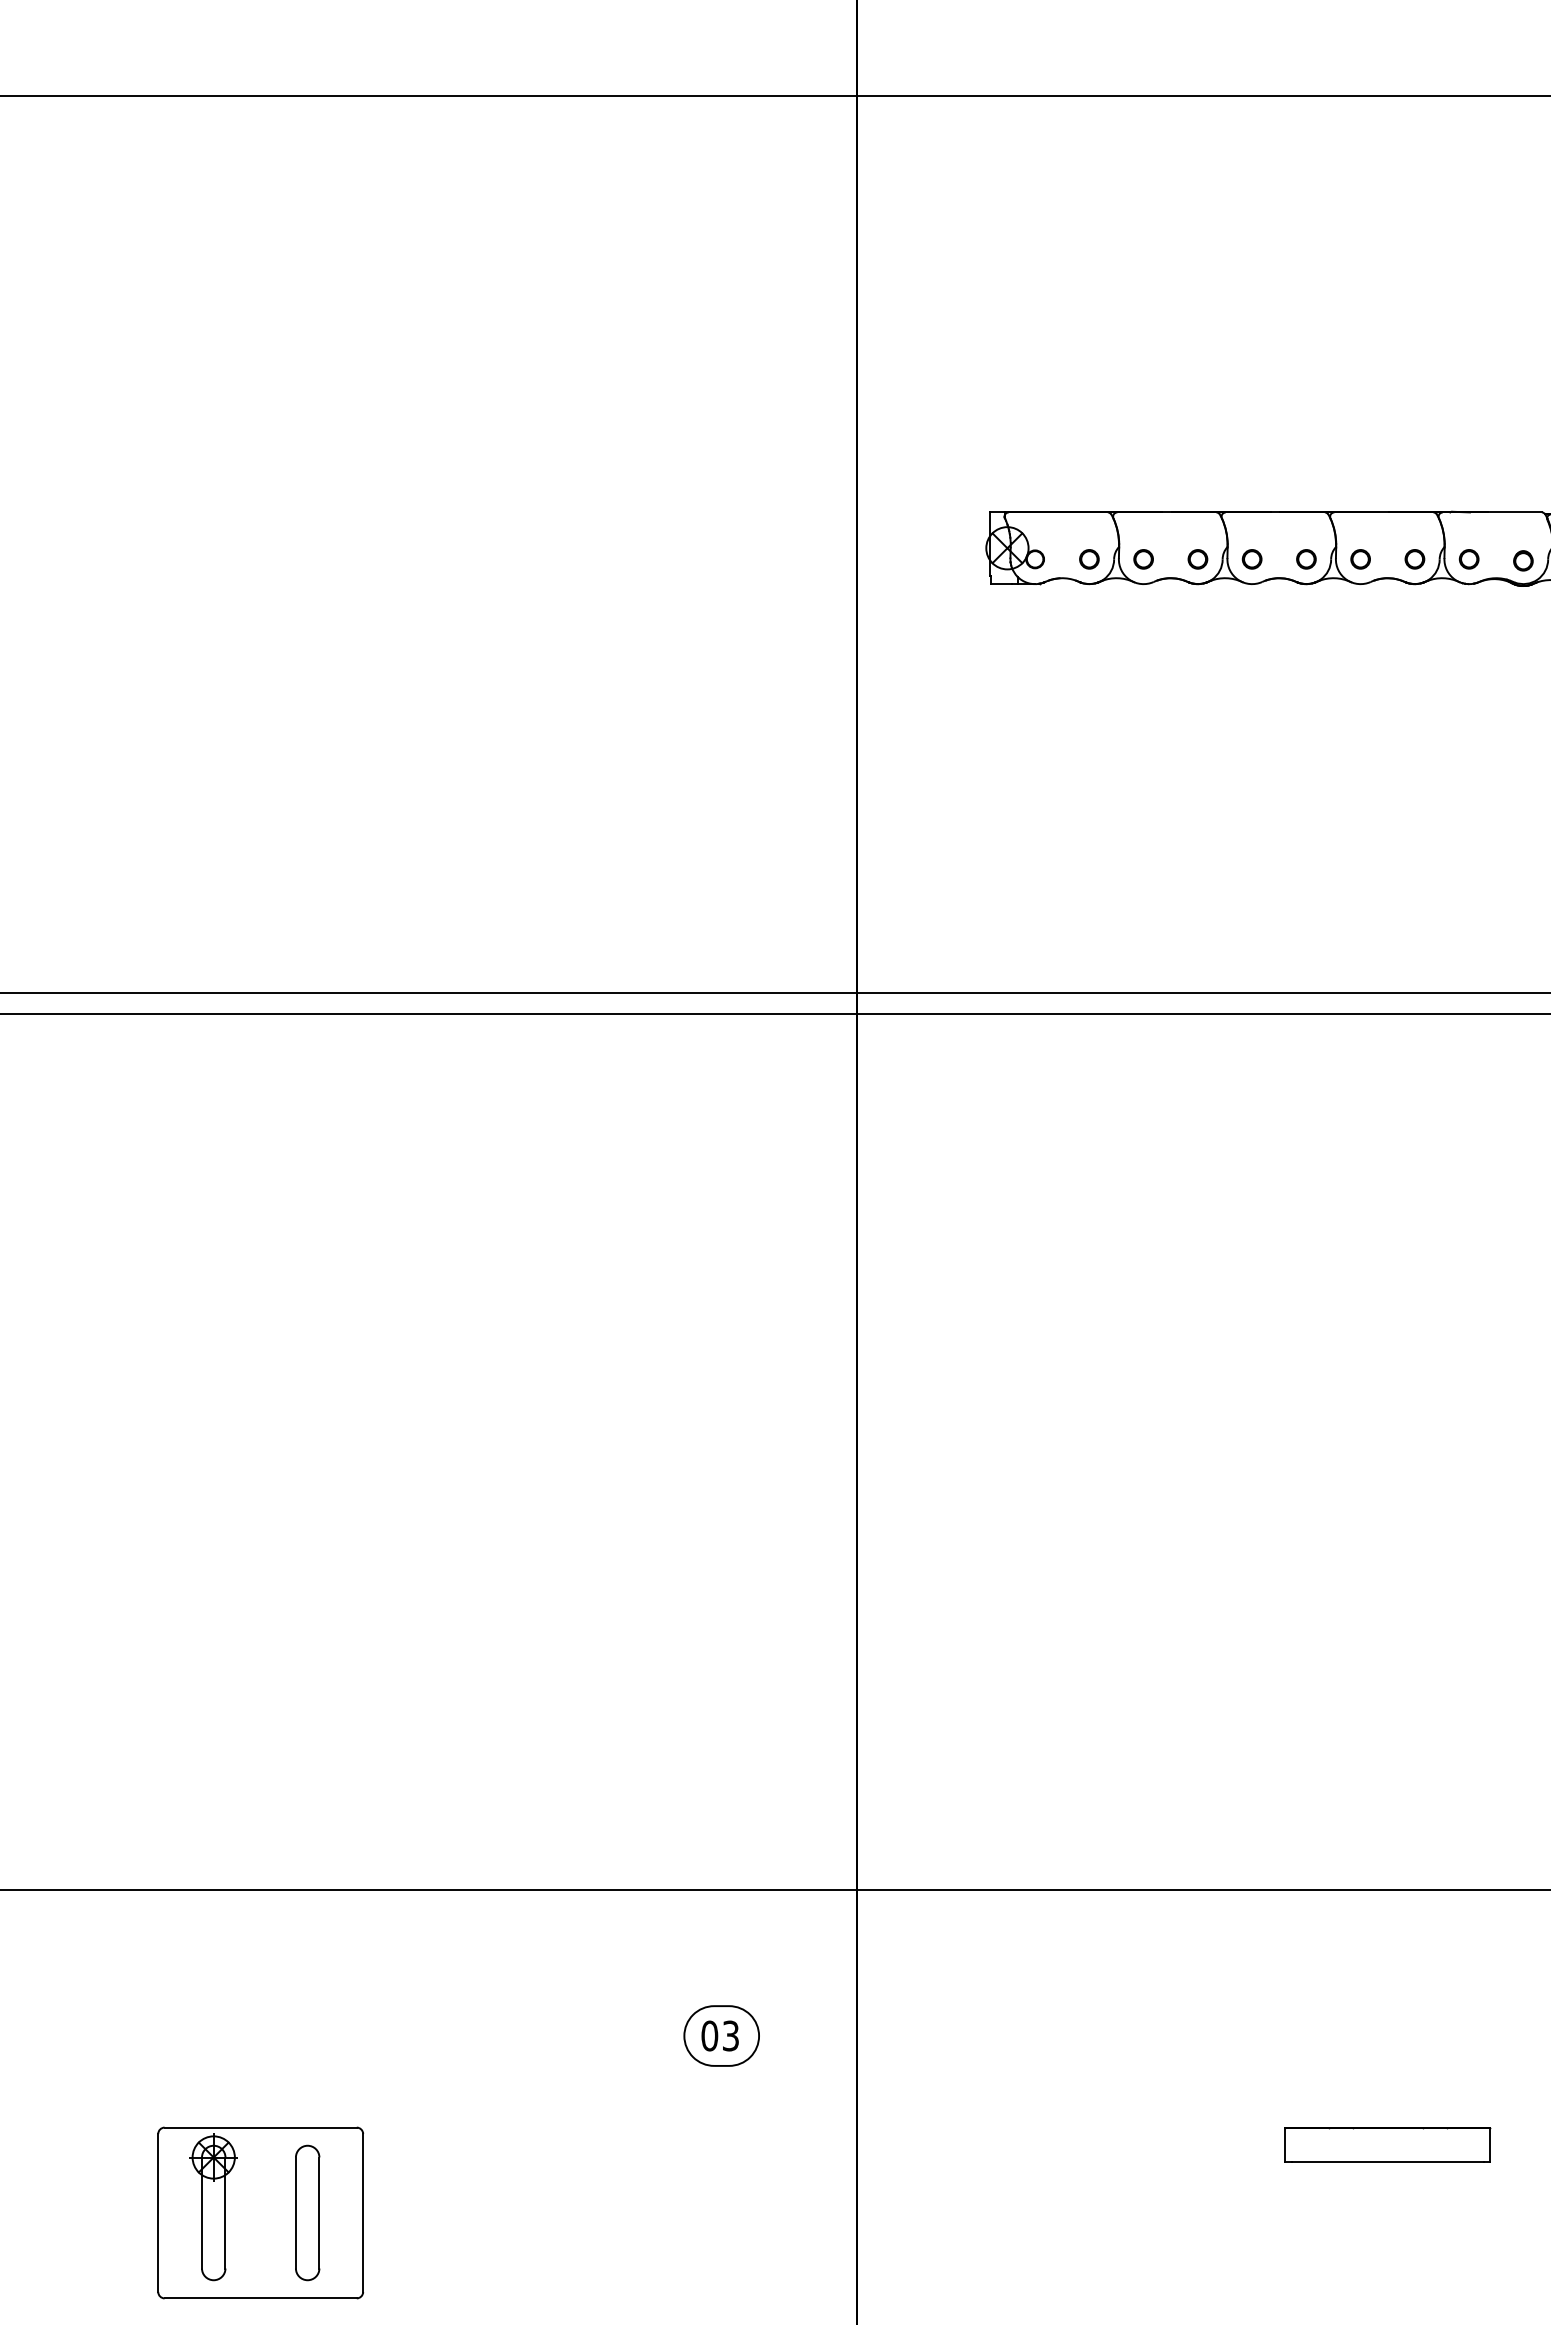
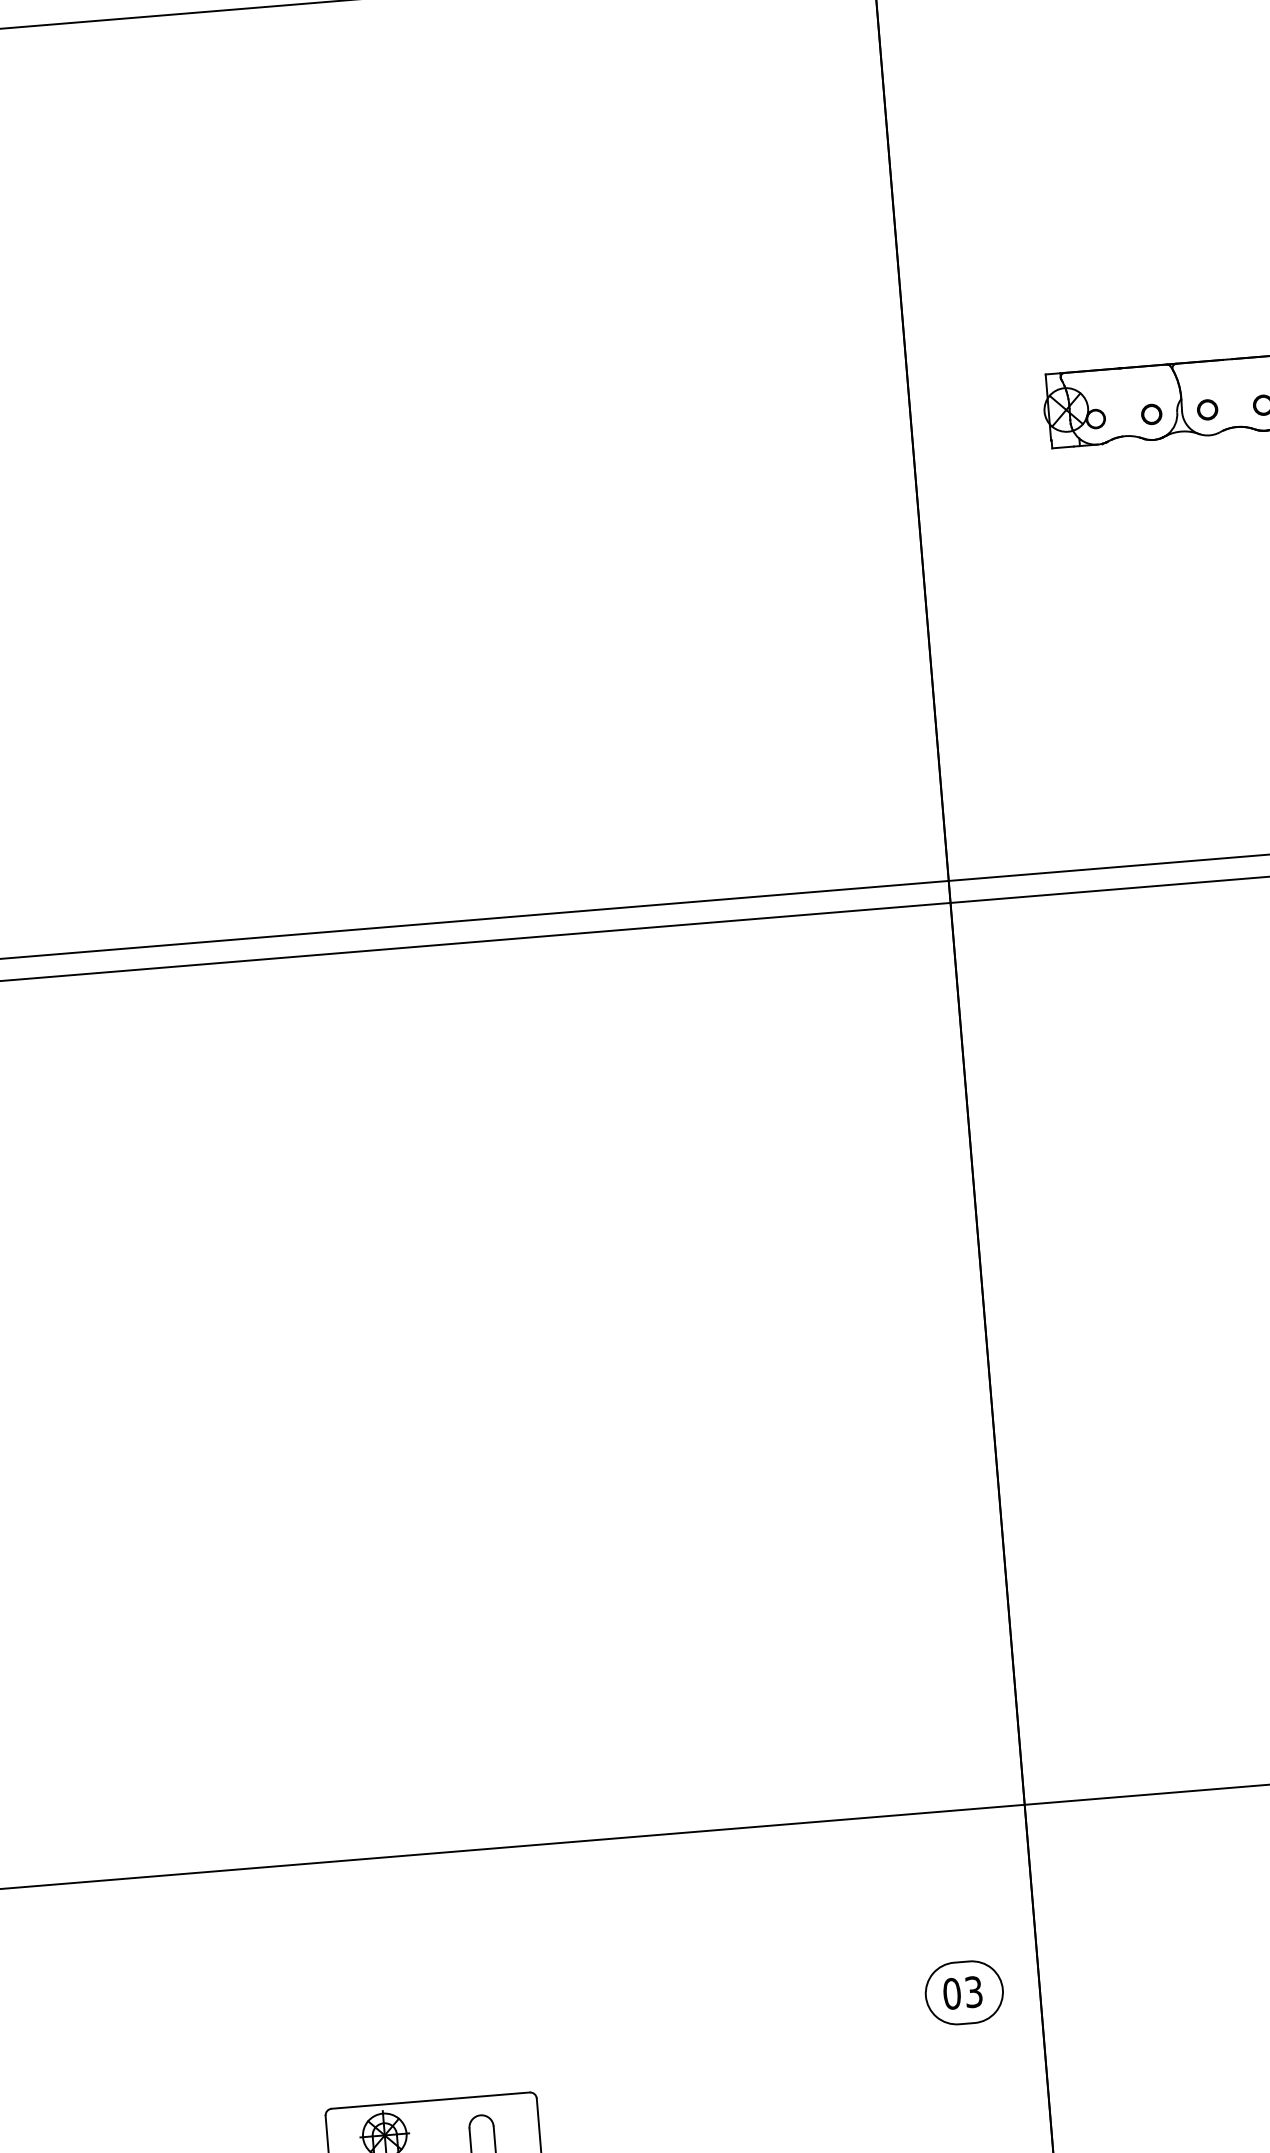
part: (721, 2035) -> (964, 1992), moved

